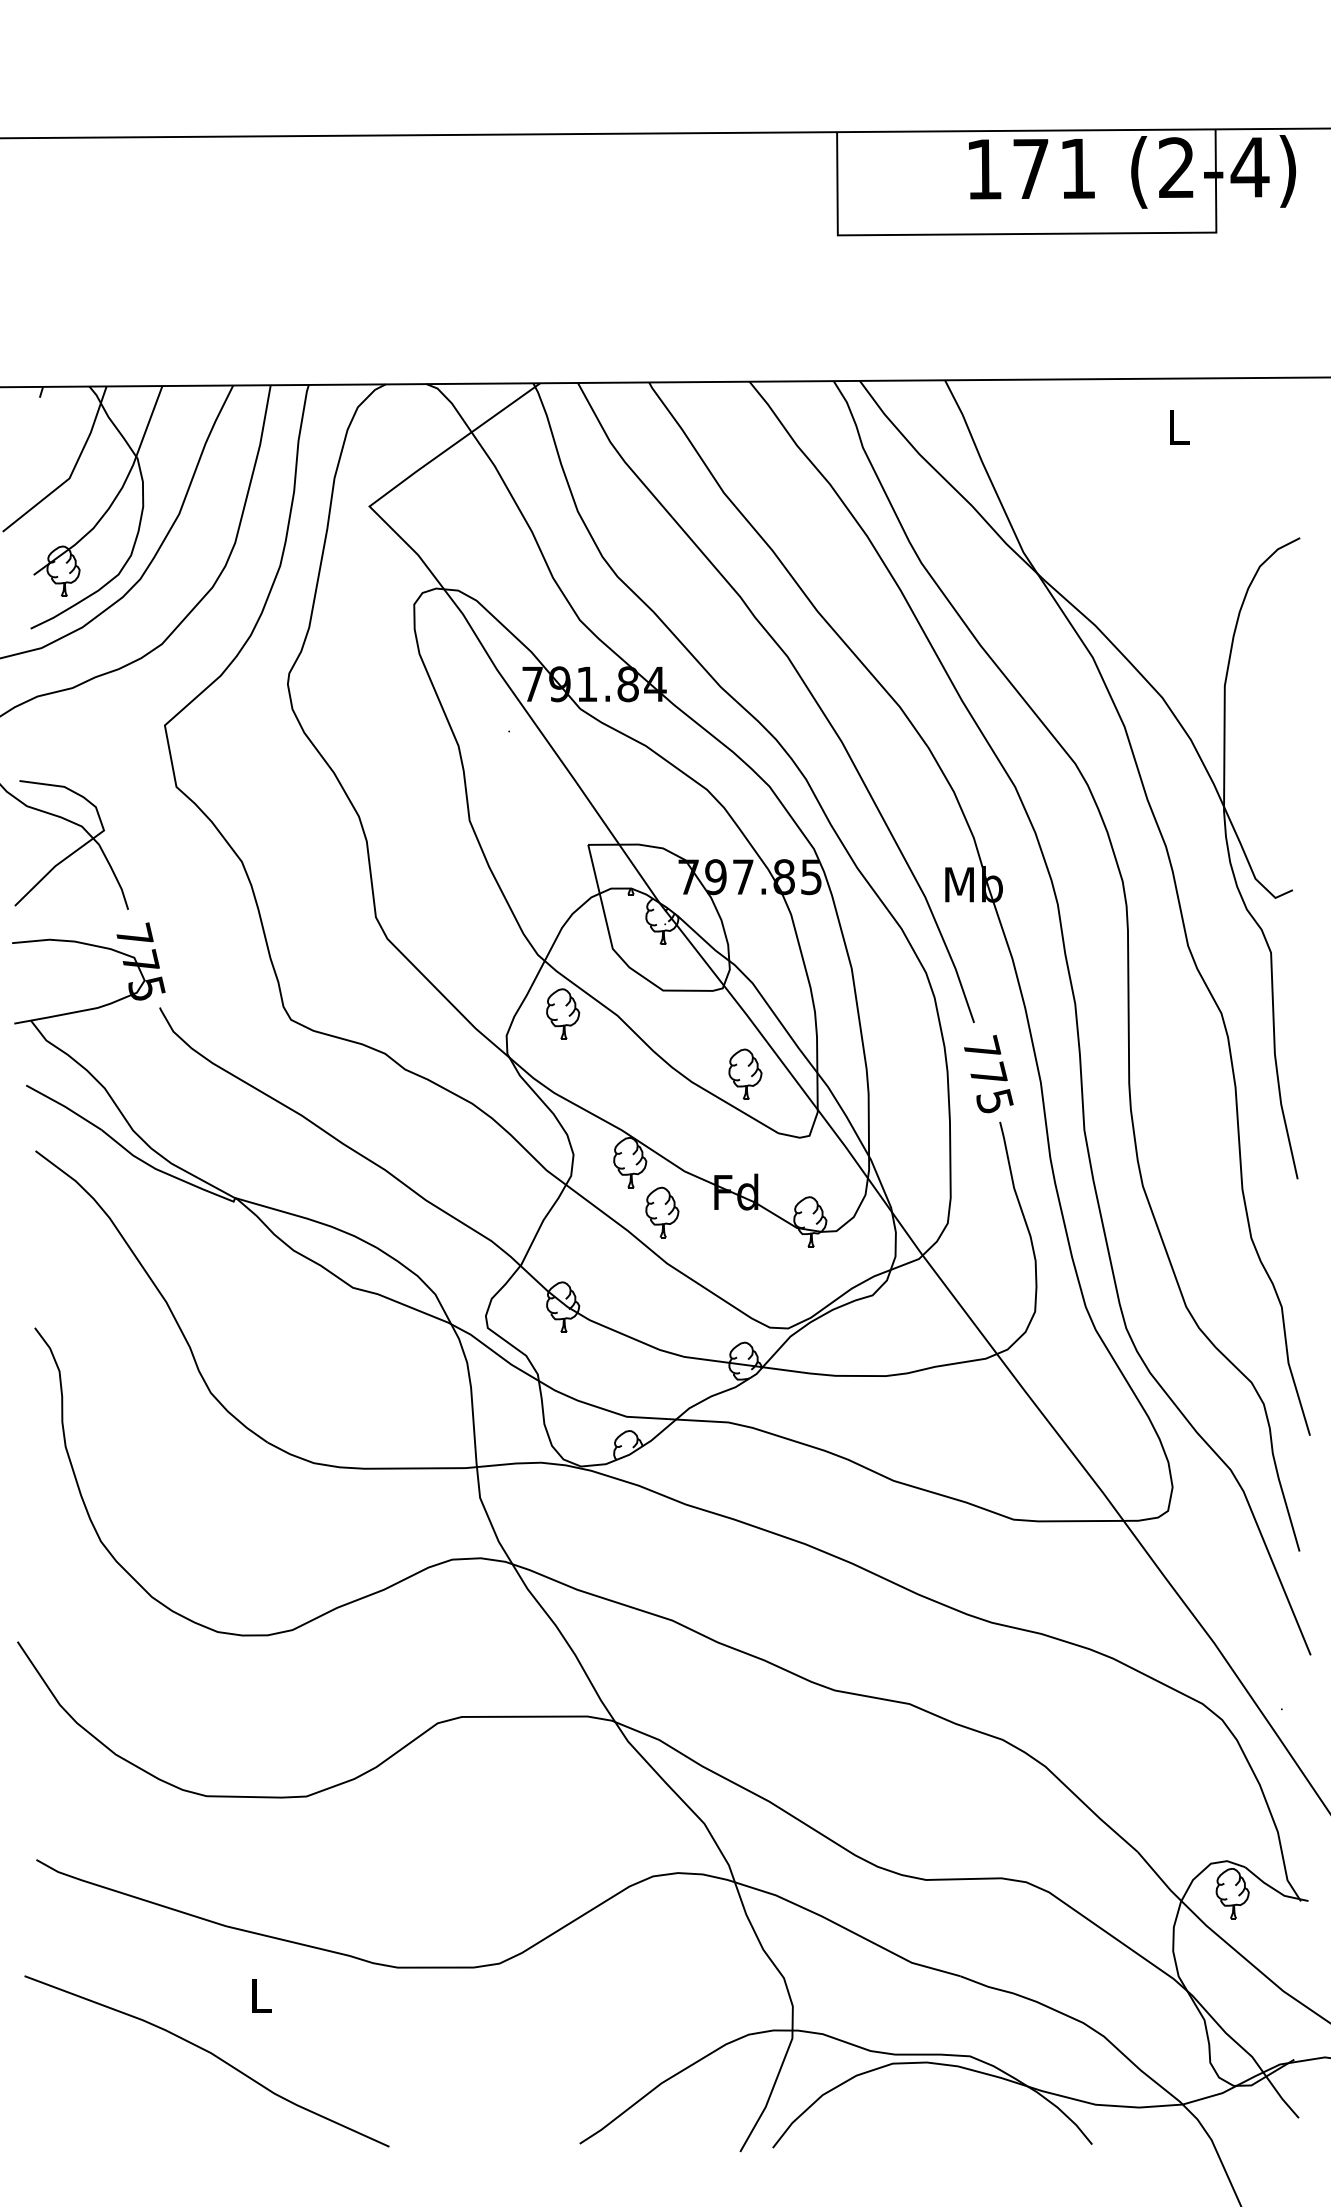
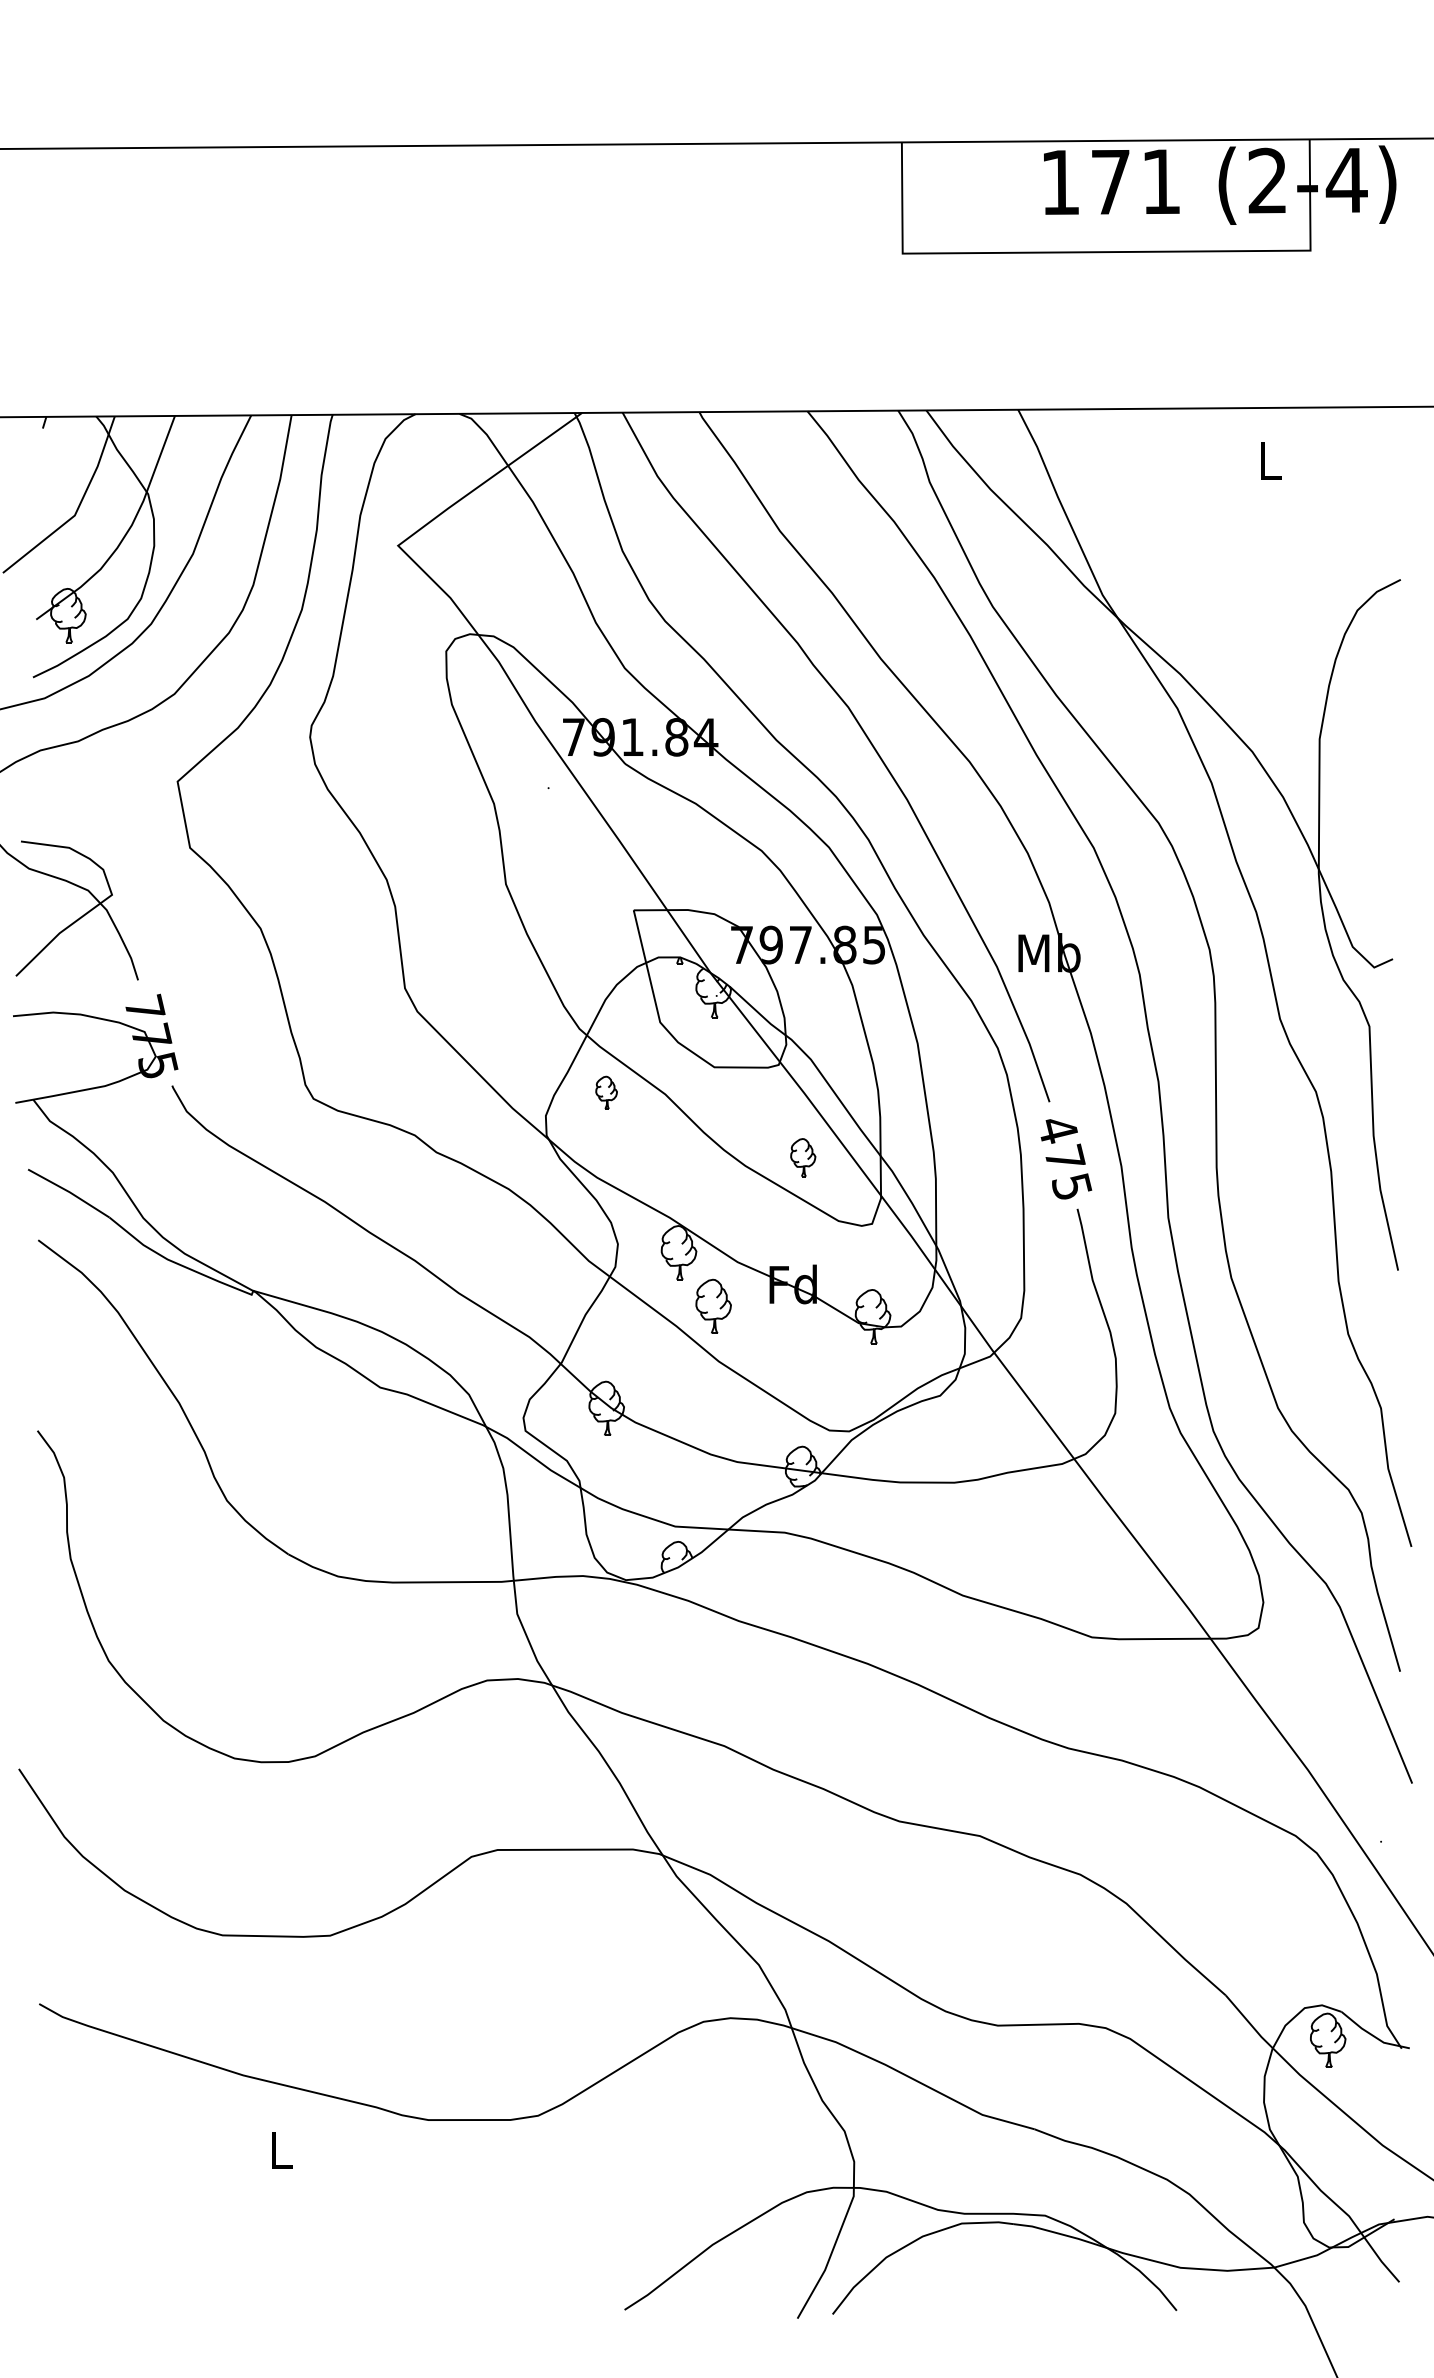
part: (562, 1013) -> (606, 1092), size x0.6
text: (982, 1048) -> (1058, 1129), 775 -> 475
part: (745, 1074) -> (803, 1157), size x0.7
curve: (212, 2055) -> (228, 2214), removed

